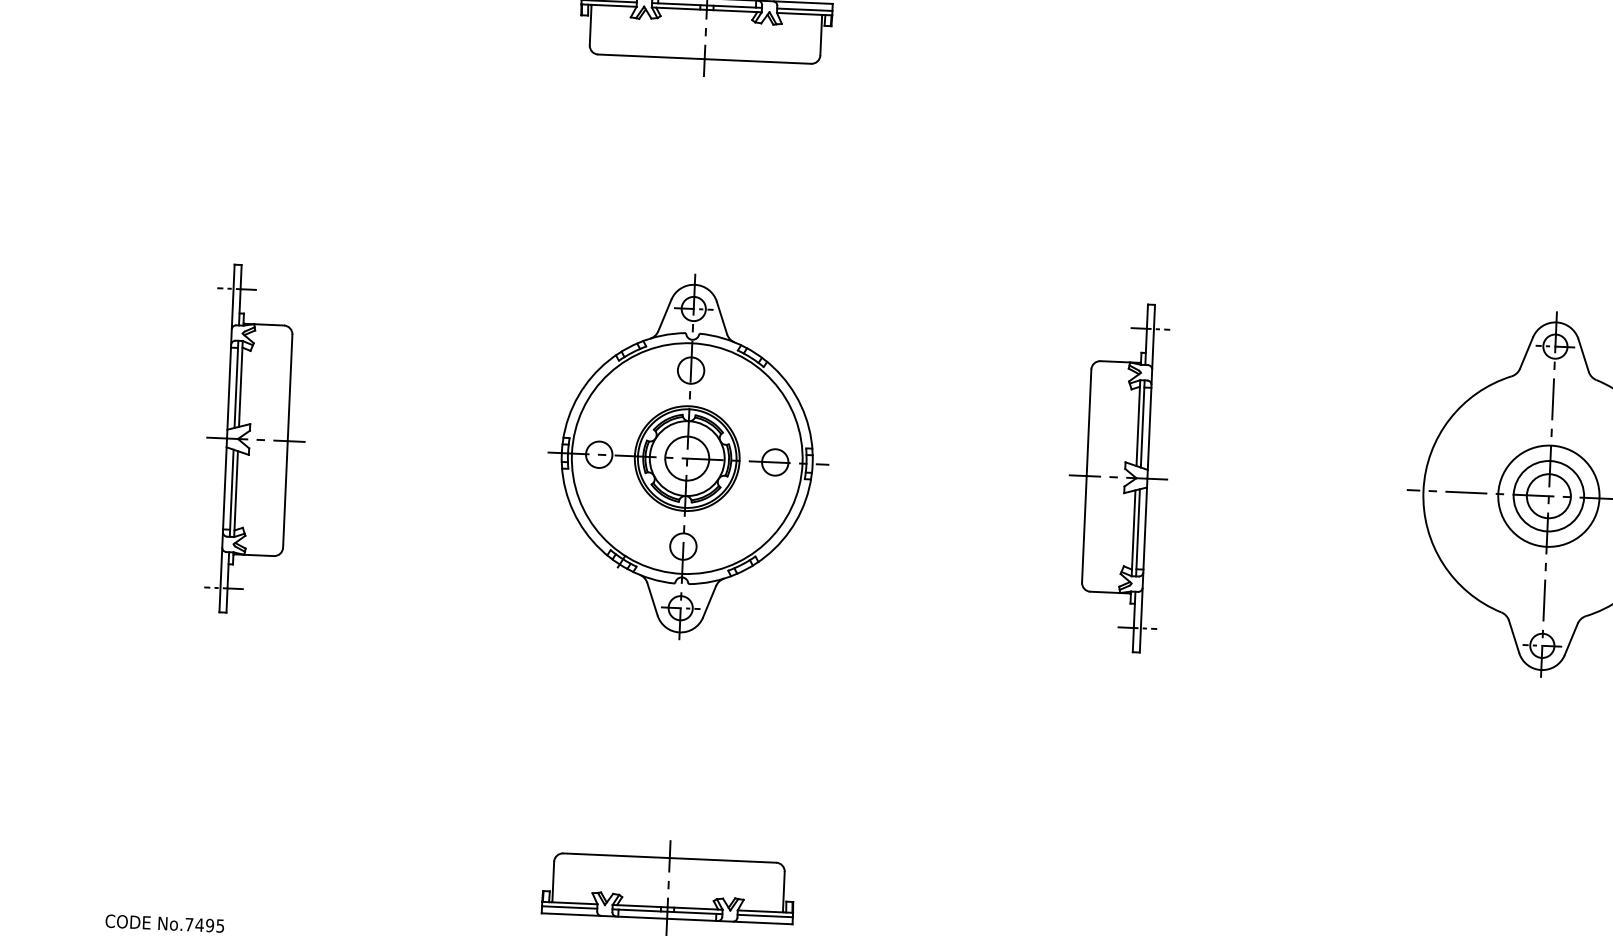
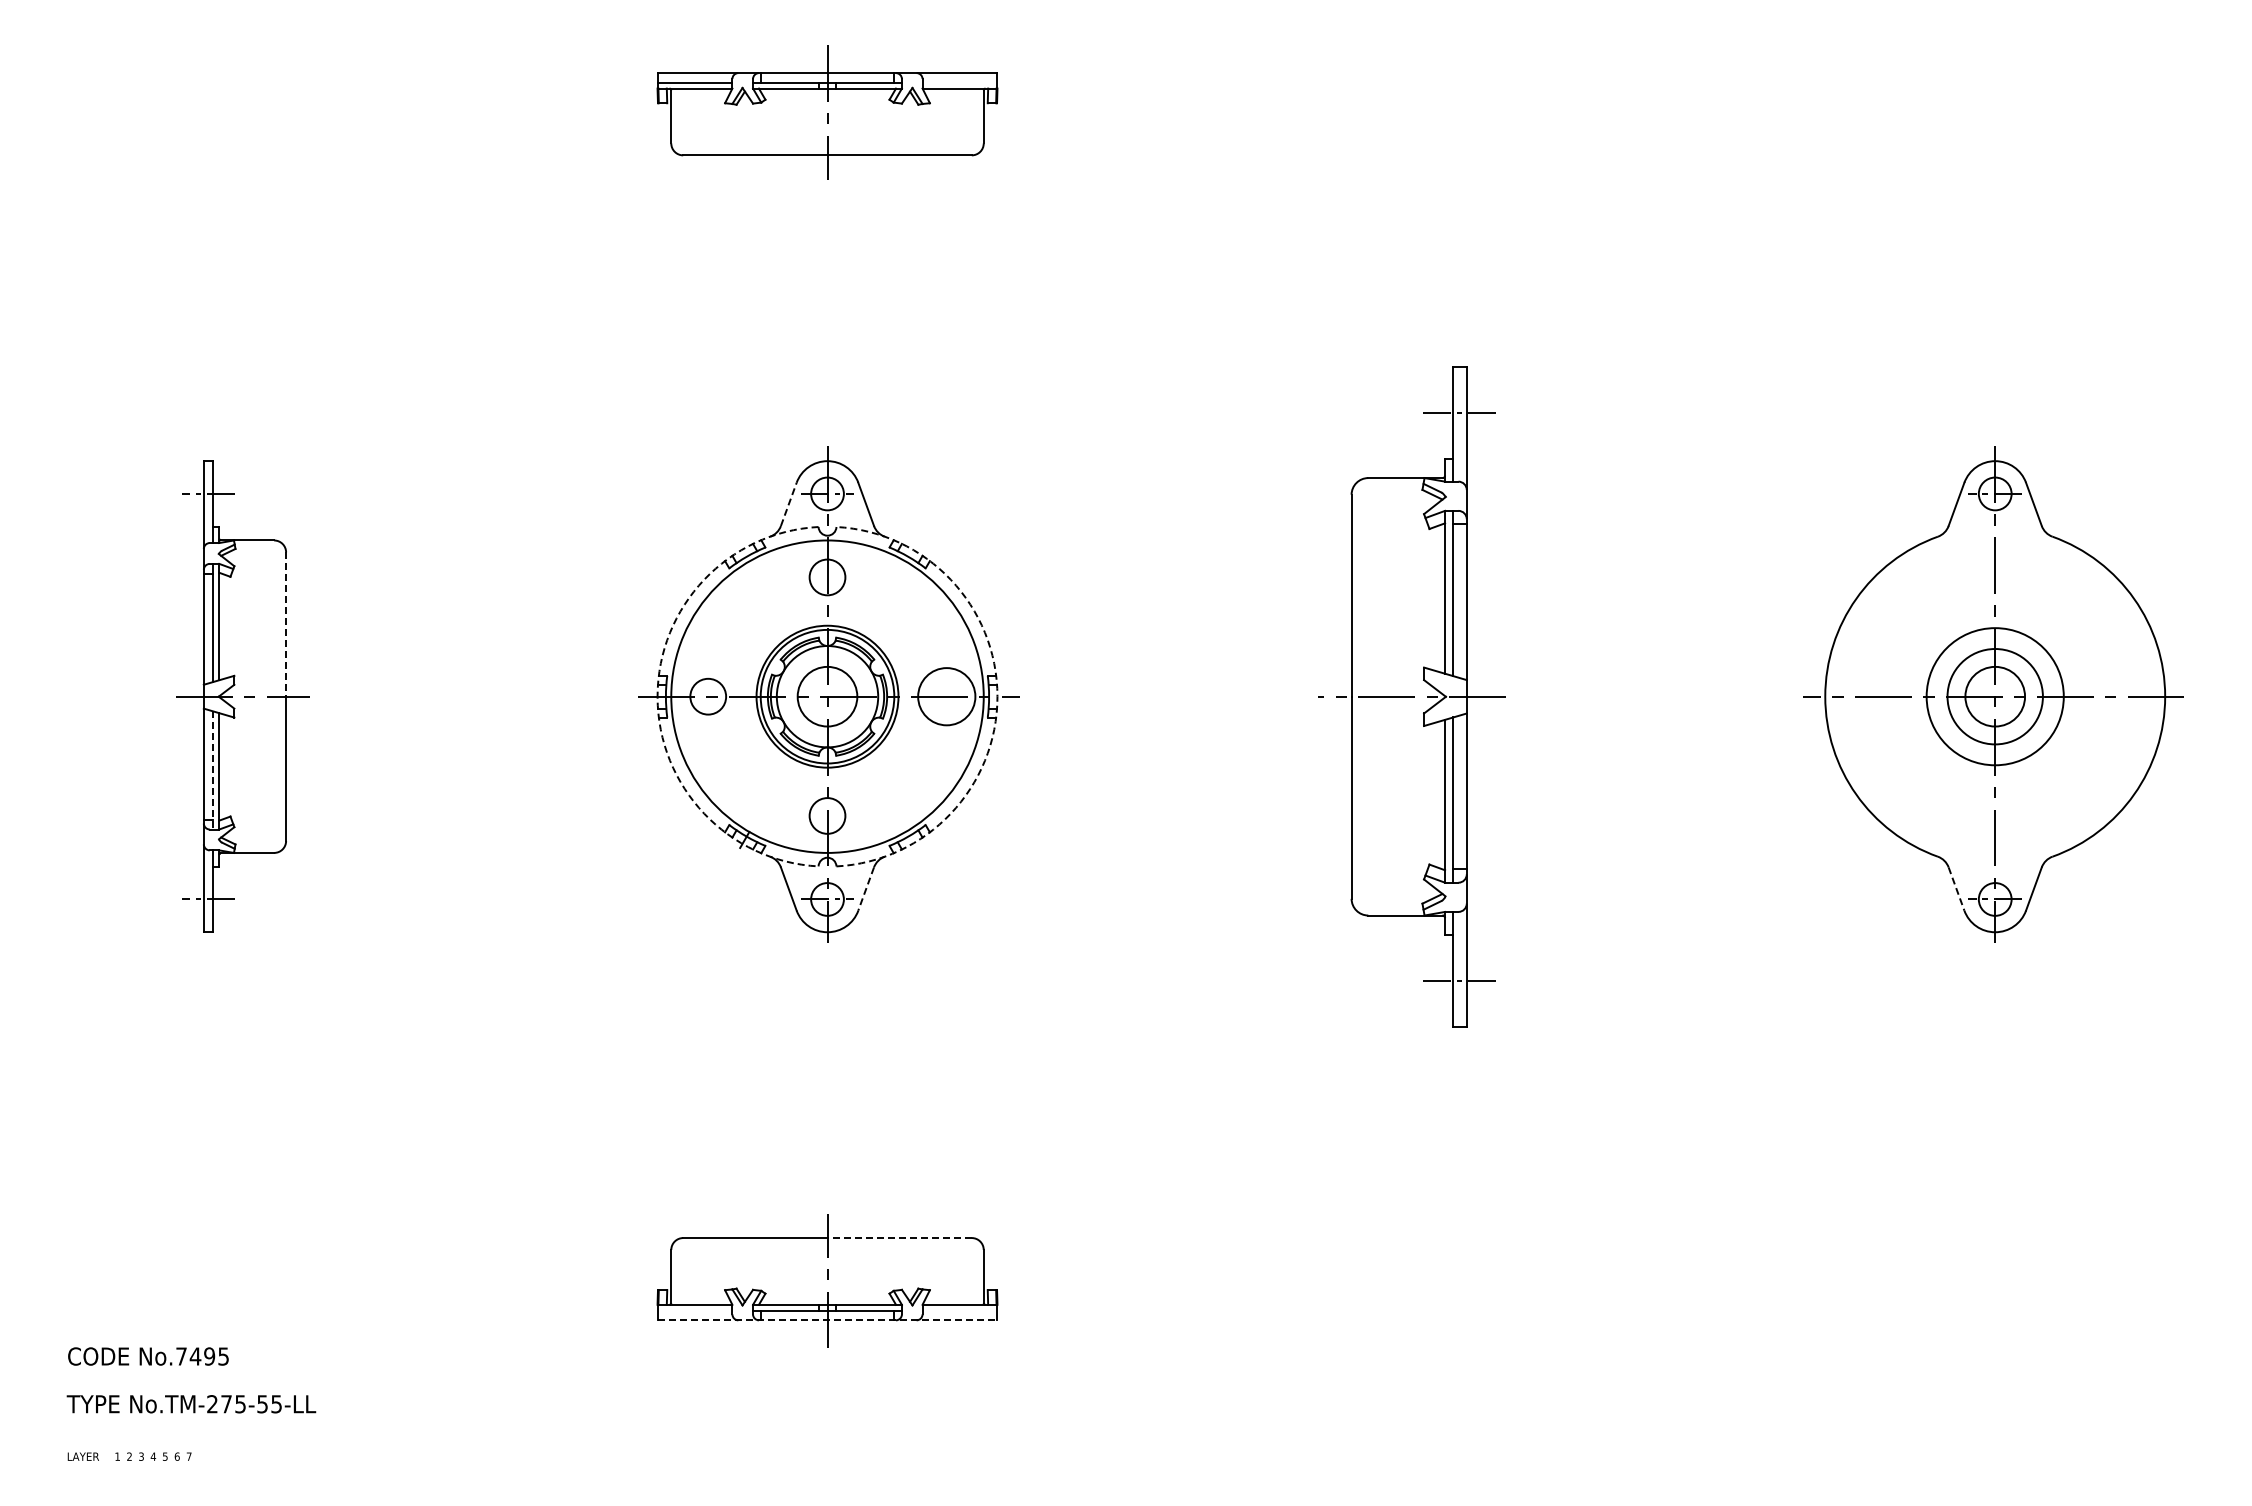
line: (804, 9) -> (959, 82), removed
line: (664, 314) -> (788, 503), solid -> dashed
line: (290, 388) -> (286, 625), solid -> dashed
arc: (561, 452) -> (657, 696), solid -> dashed
circle: (775, 462) -> (946, 696), size x1.6
arc: (812, 463) -> (997, 696), solid -> dashed
part: (1118, 477) -> (1411, 696), size x1.4
line: (231, 493) -> (213, 770), solid -> dashed
line: (709, 602) -> (865, 889), solid -> dashed
line: (1514, 637) -> (1956, 889), solid -> dashed
line: (722, 860) -> (899, 1238), solid -> dashed
line: (569, 907) -> (694, 1310), removed
line: (764, 915) -> (959, 1310), removed
line: (667, 918) -> (827, 1320), solid -> dashed

